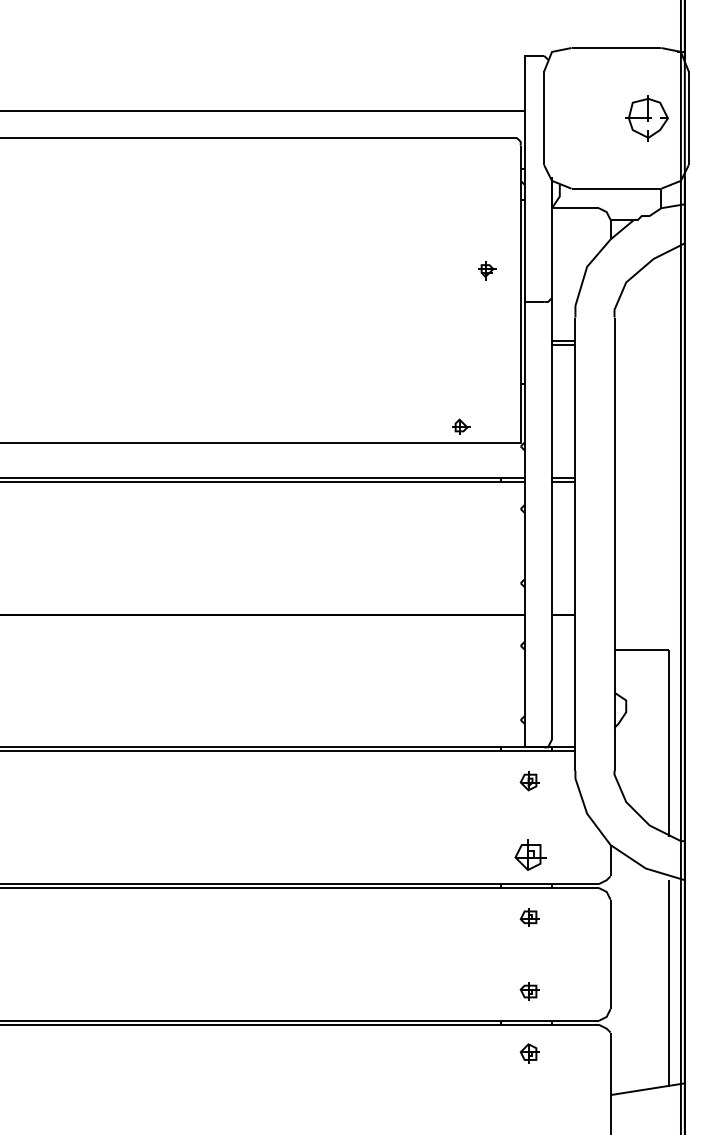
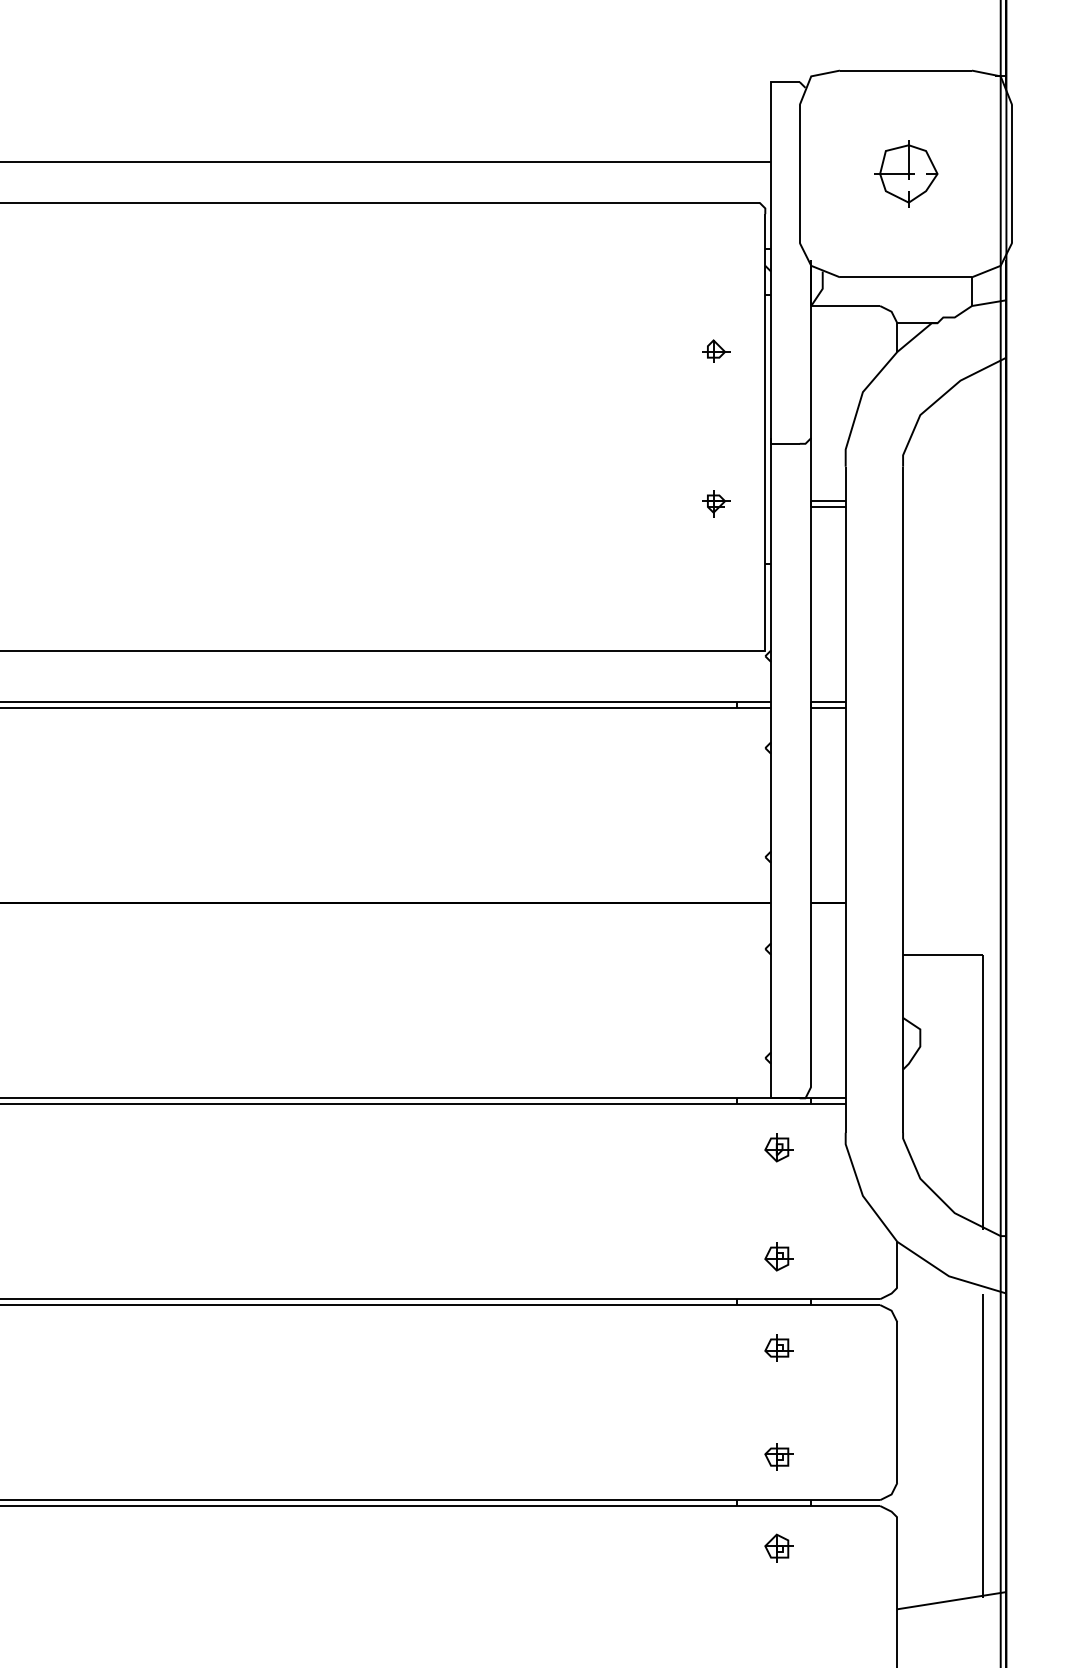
part: (646, 118) -> (906, 174), moved
part: (487, 270) -> (716, 503), moved
part: (461, 426) -> (716, 350), moved
part: (529, 855) -> (778, 1257), size x0.62

